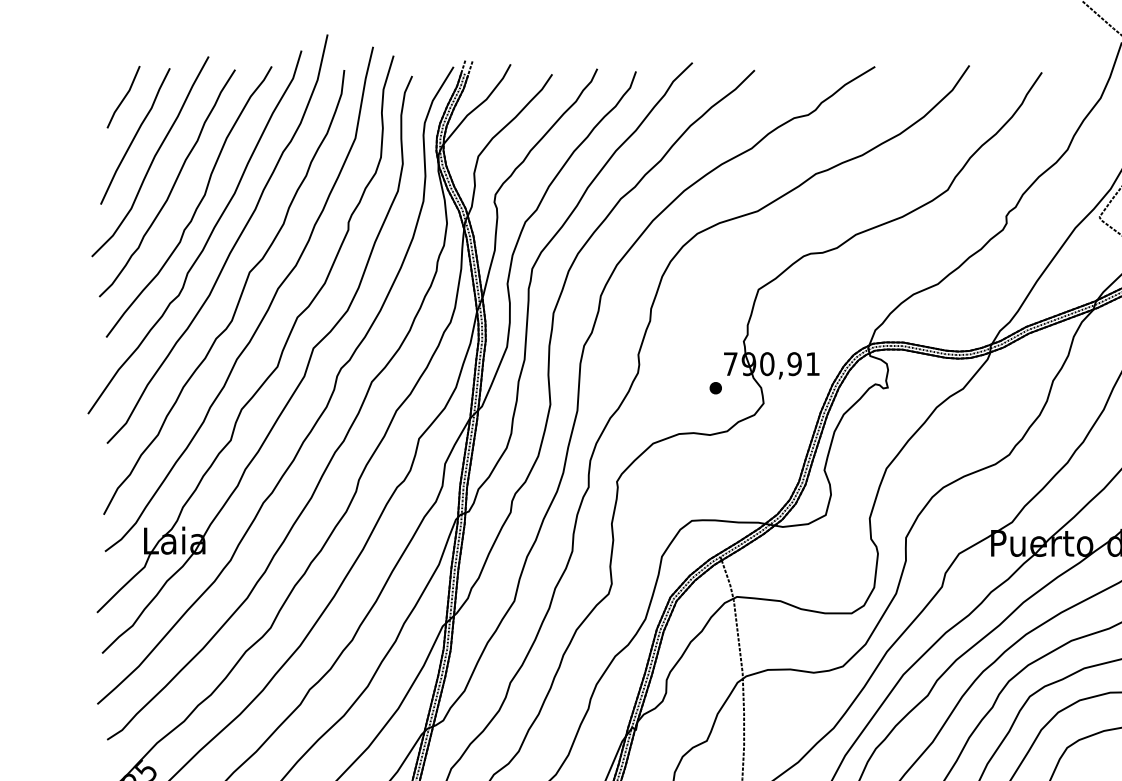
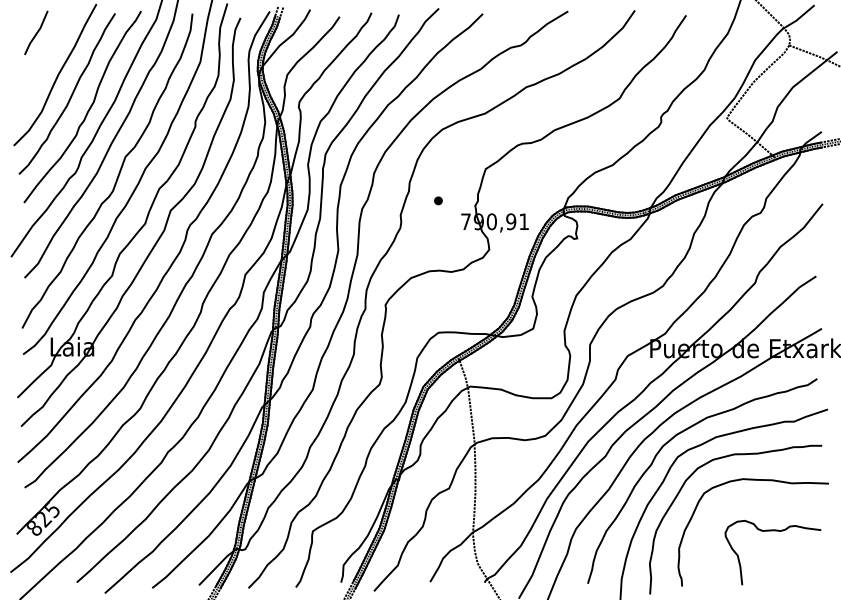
part: (135, 136) -> (44, 60), removed
part: (715, 387) -> (438, 200), moved

